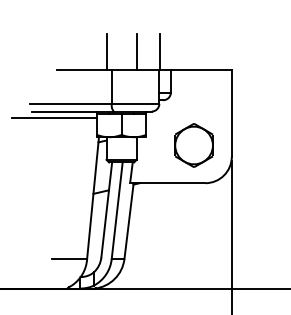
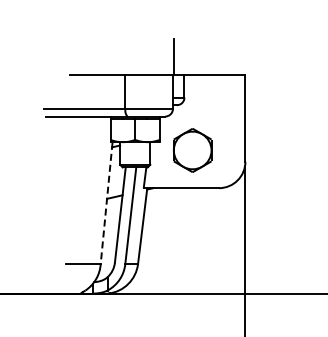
line: (106, 52) -> (120, 57), removed
line: (136, 52) -> (150, 57), removed
line: (53, 118) -> (67, 123), removed
part: (193, 145) -> (192, 150), moved
line: (92, 198) -> (106, 203), solid -> dashed

